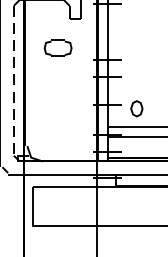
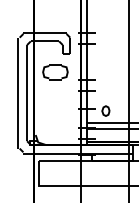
part: (58, 48) -> (55, 72), size x1.43
line: (14, 81) -> (27, 93), dashed -> solid

